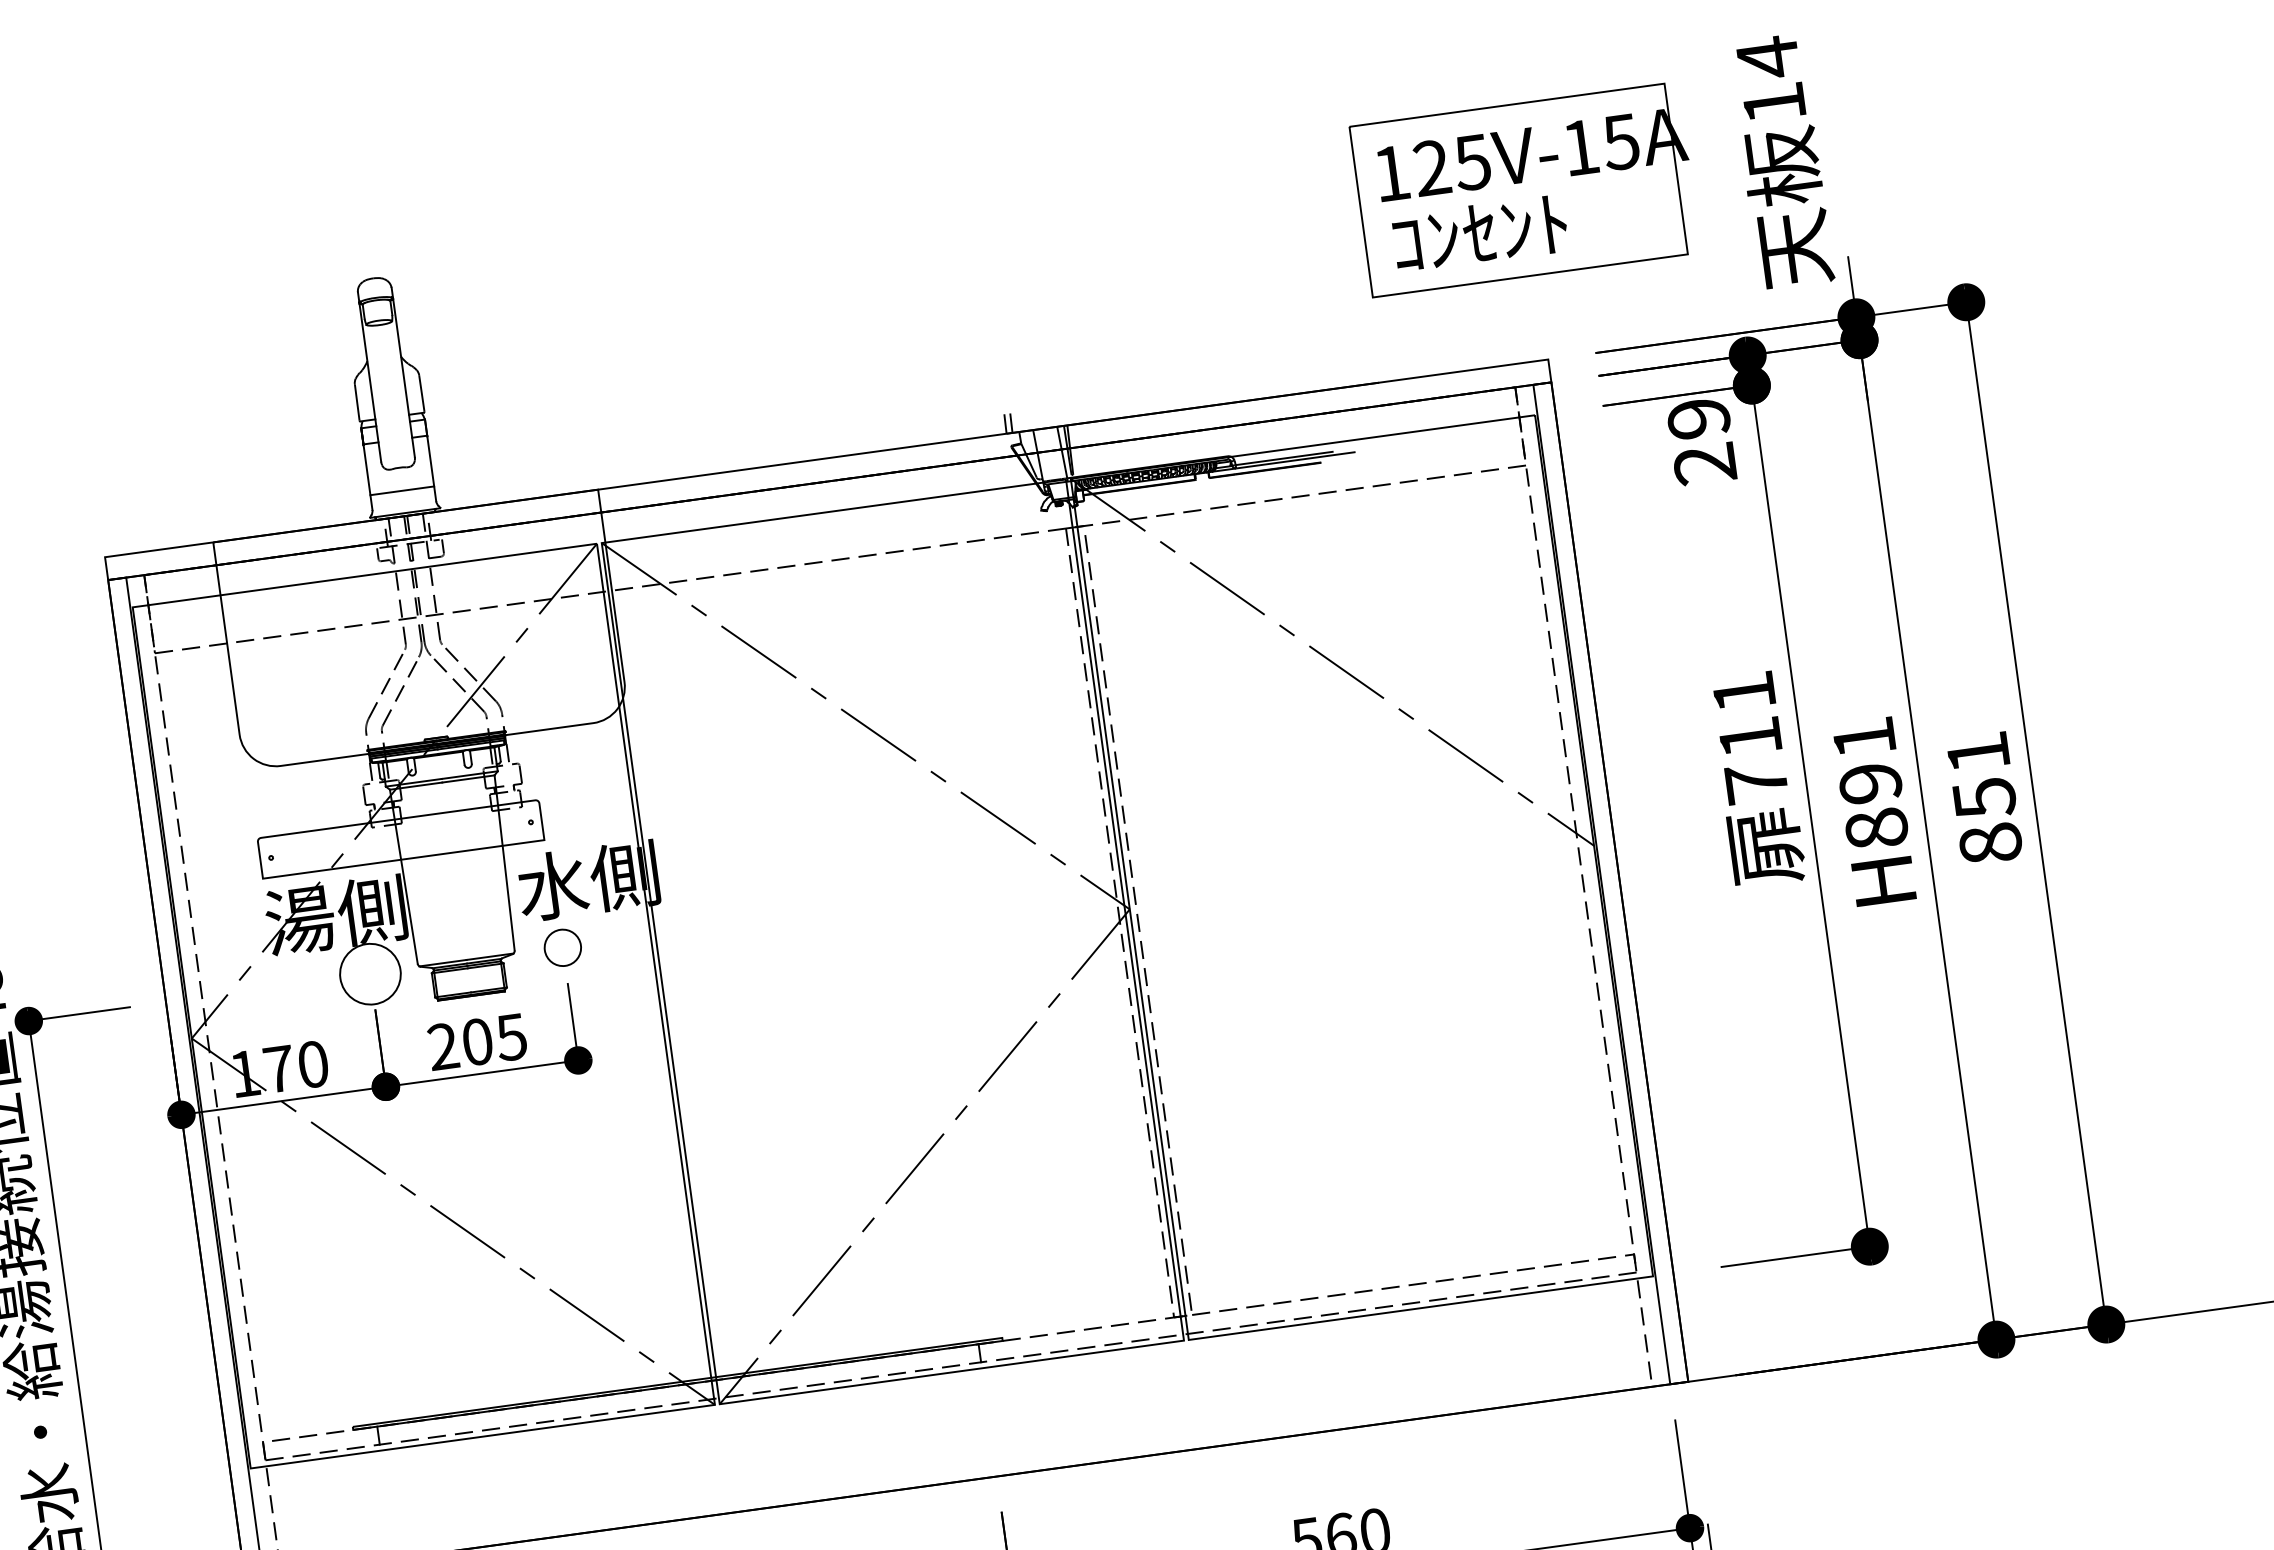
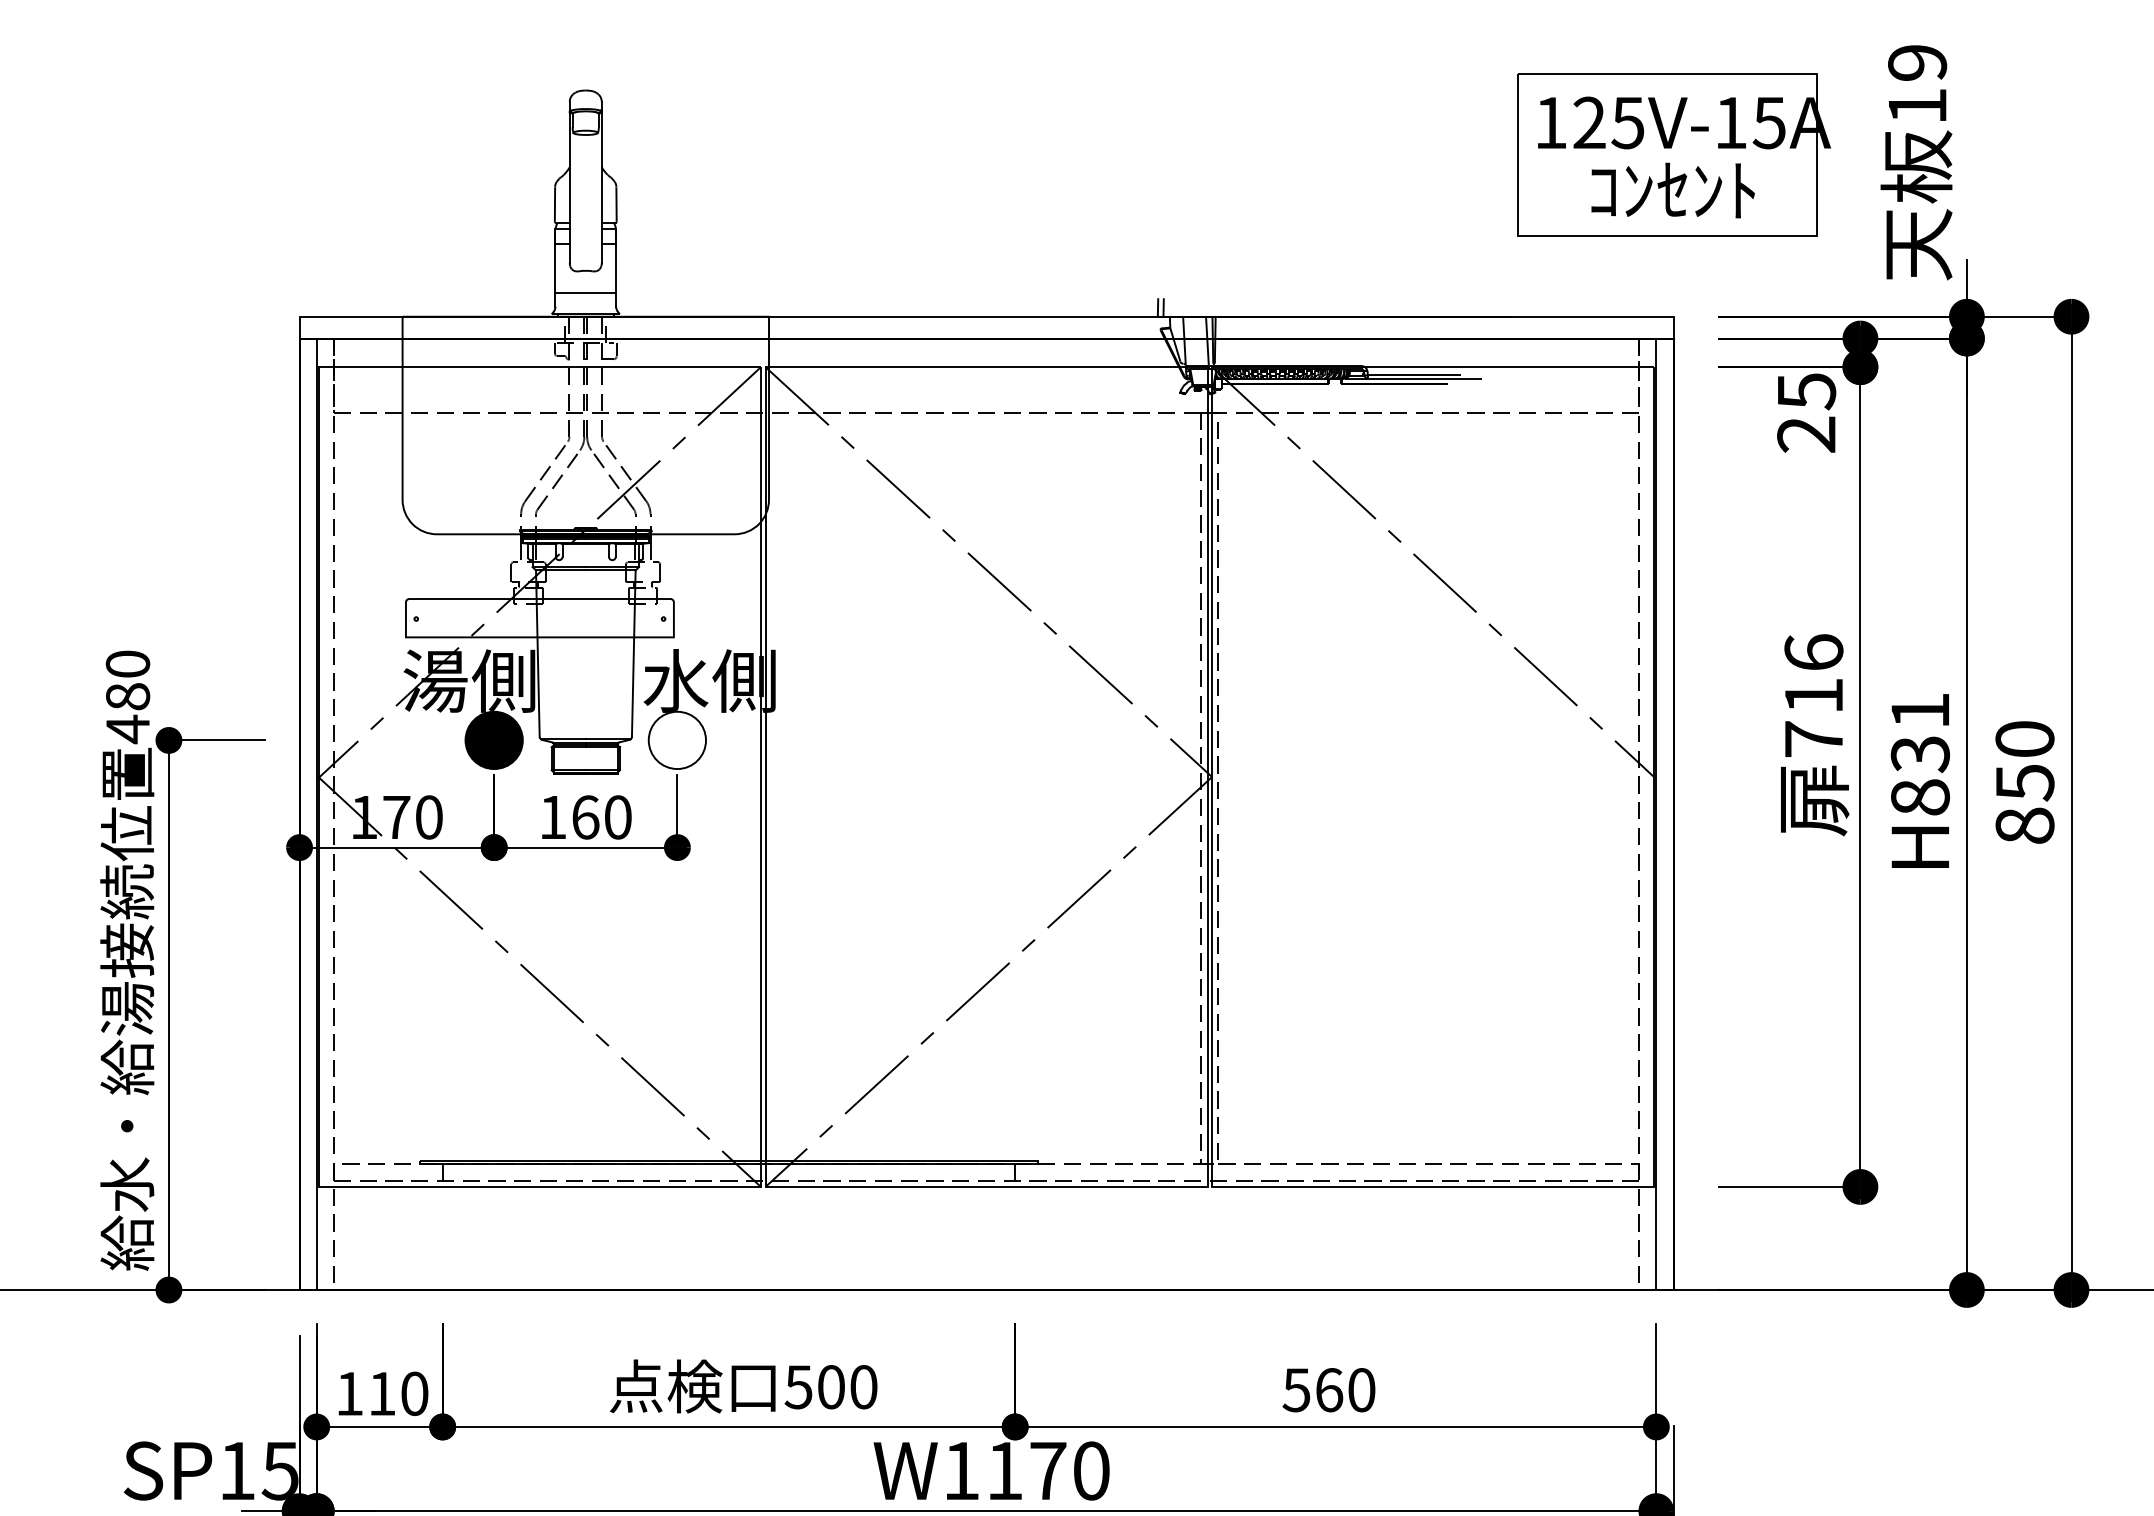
text: (1767, 57) -> (1917, 62), 14 -> 19
text: (1479, 233) -> (1672, 190), moved
text: (1698, 418) -> (1806, 391), 29 -> 25
text: (1743, 691) -> (1813, 651), 711 -> 716
text: (1977, 752) -> (2024, 738), 851 -> 850
text: (1870, 783) -> (1920, 754), H891 -> H831
circle: (563, 947) -> (677, 740), size x1.67
fill: (369, 974) -> (493, 740), added
text: (477, 1042) -> (585, 817), 205 -> 160

